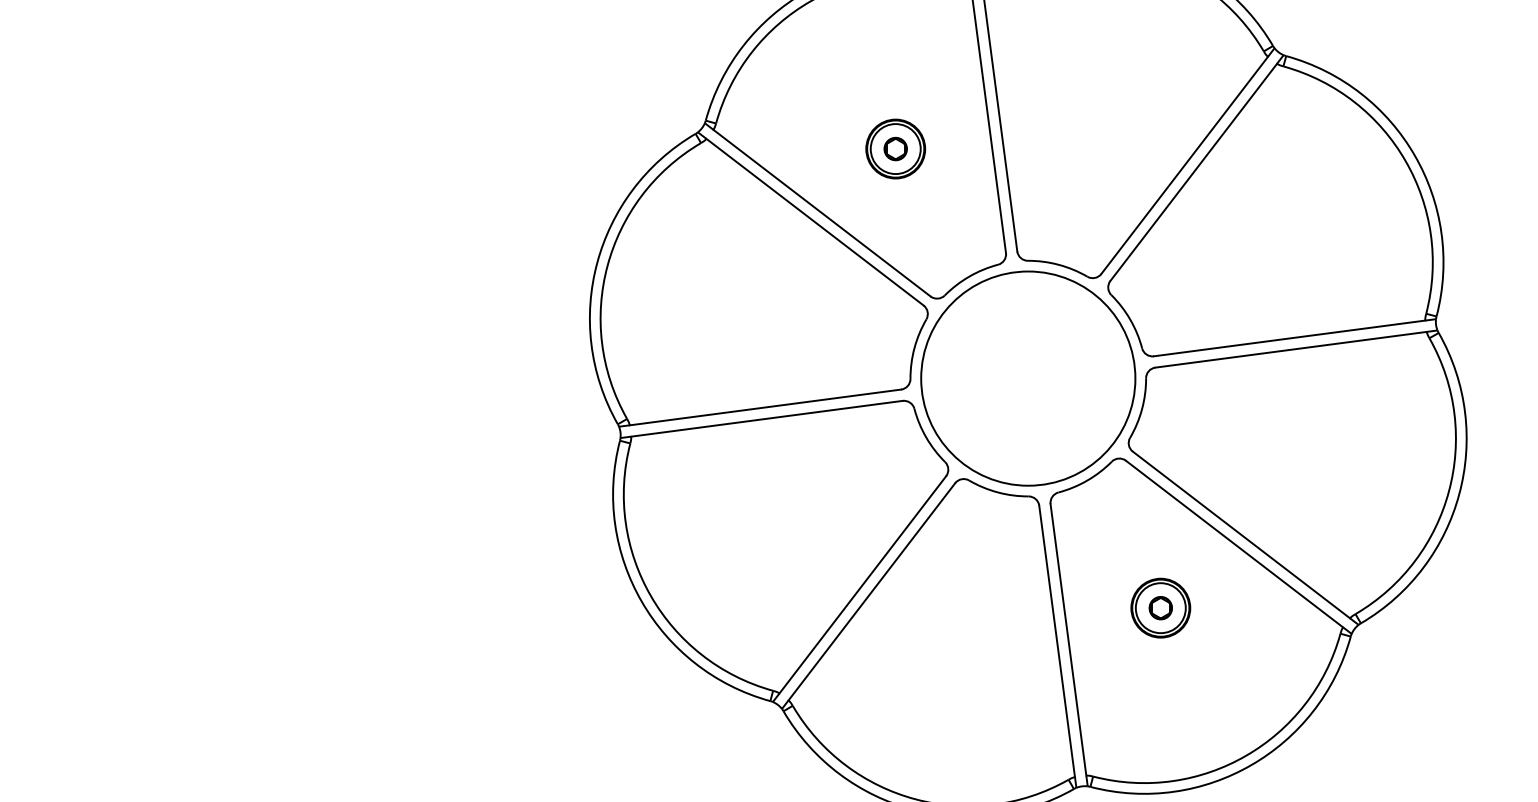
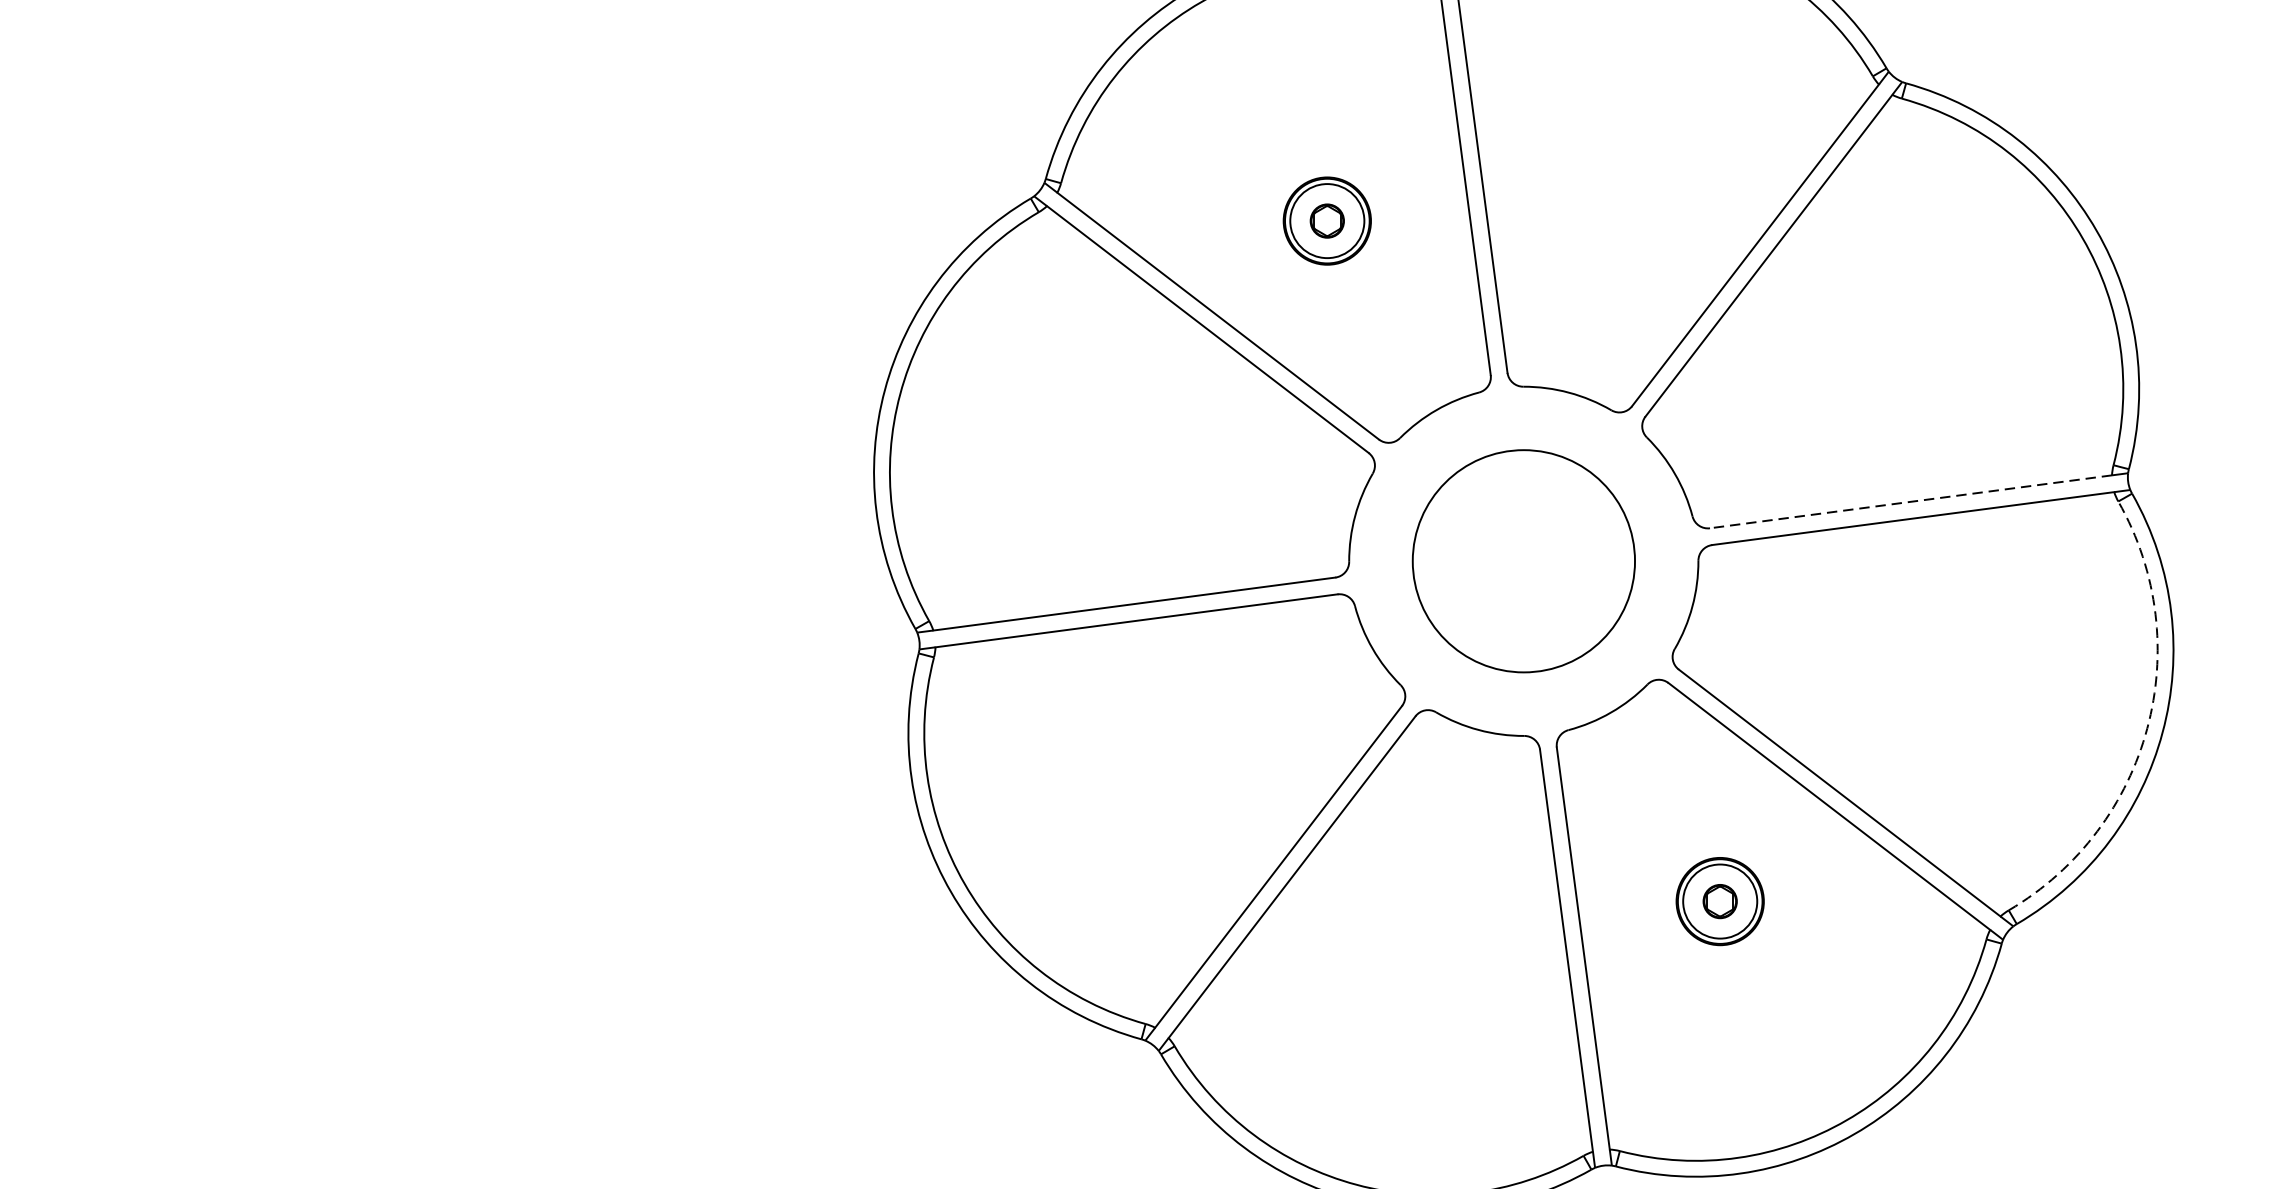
line: (1289, 338) -> (1910, 501), solid -> dashed
circle: (1028, 378) -> (1524, 561), size x0.7
arc: (1448, 491) -> (2146, 728), solid -> dashed

